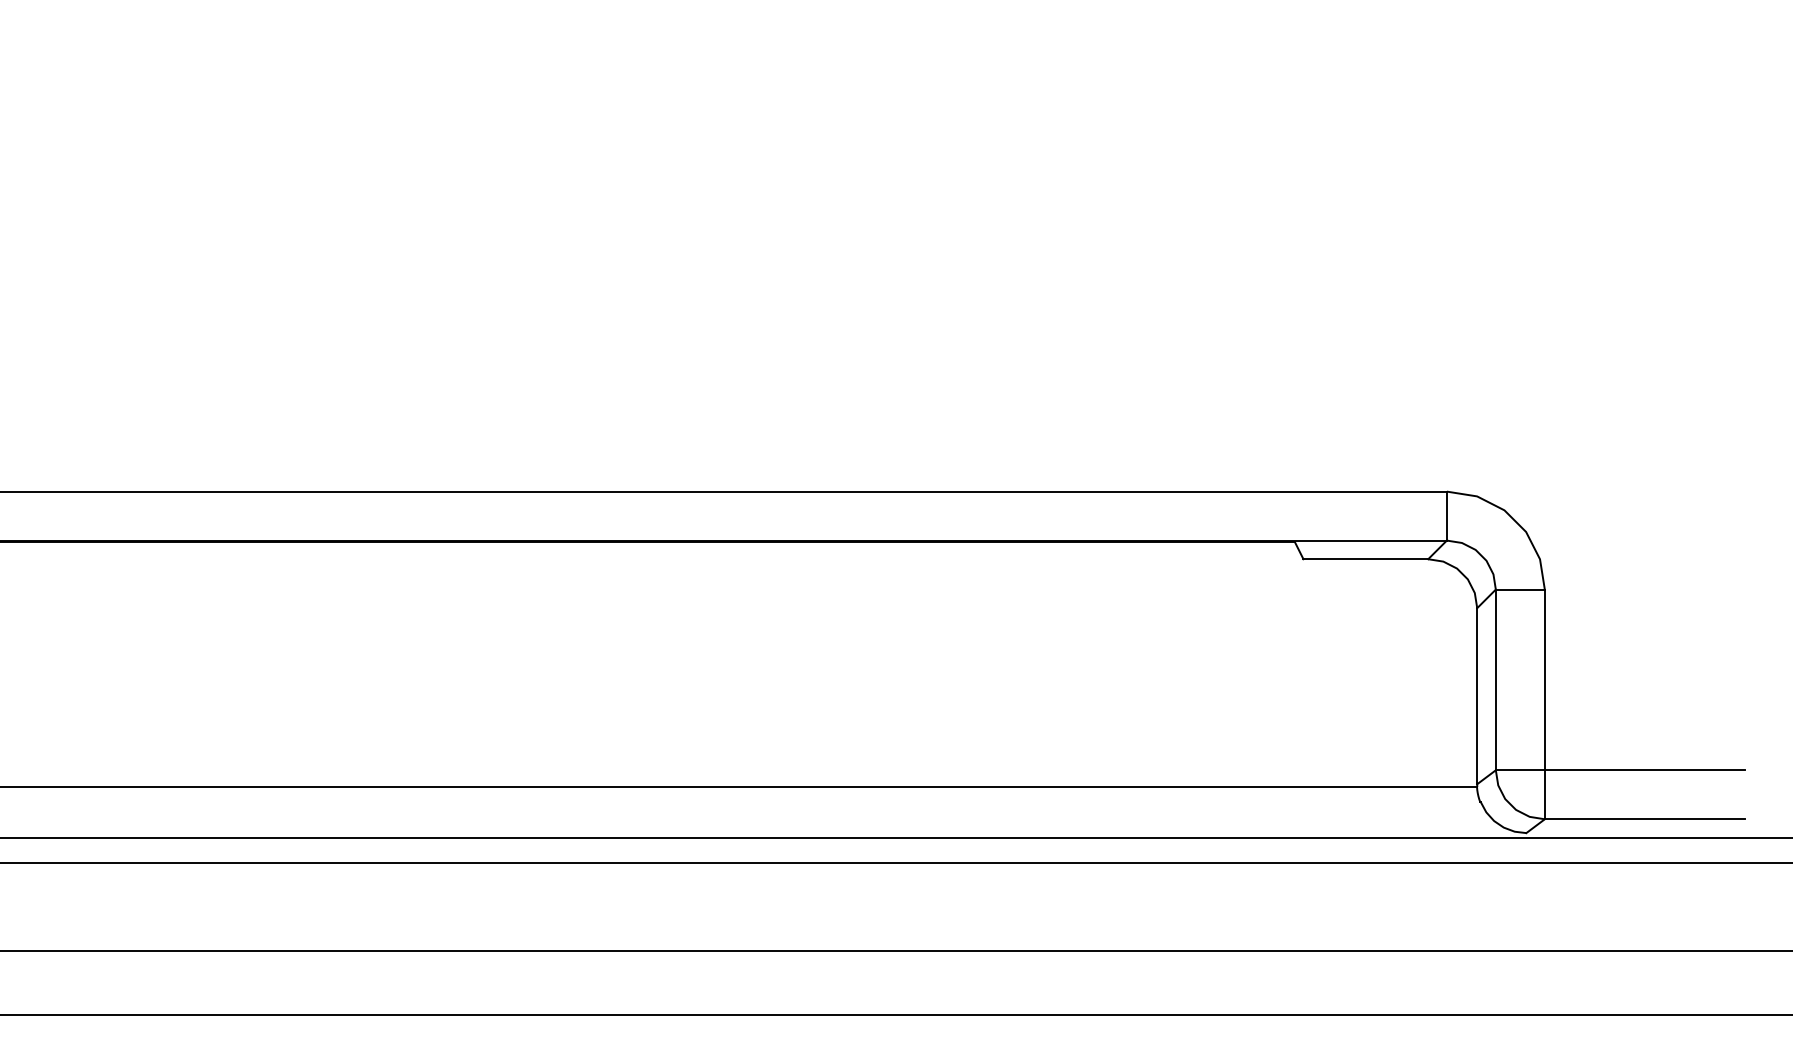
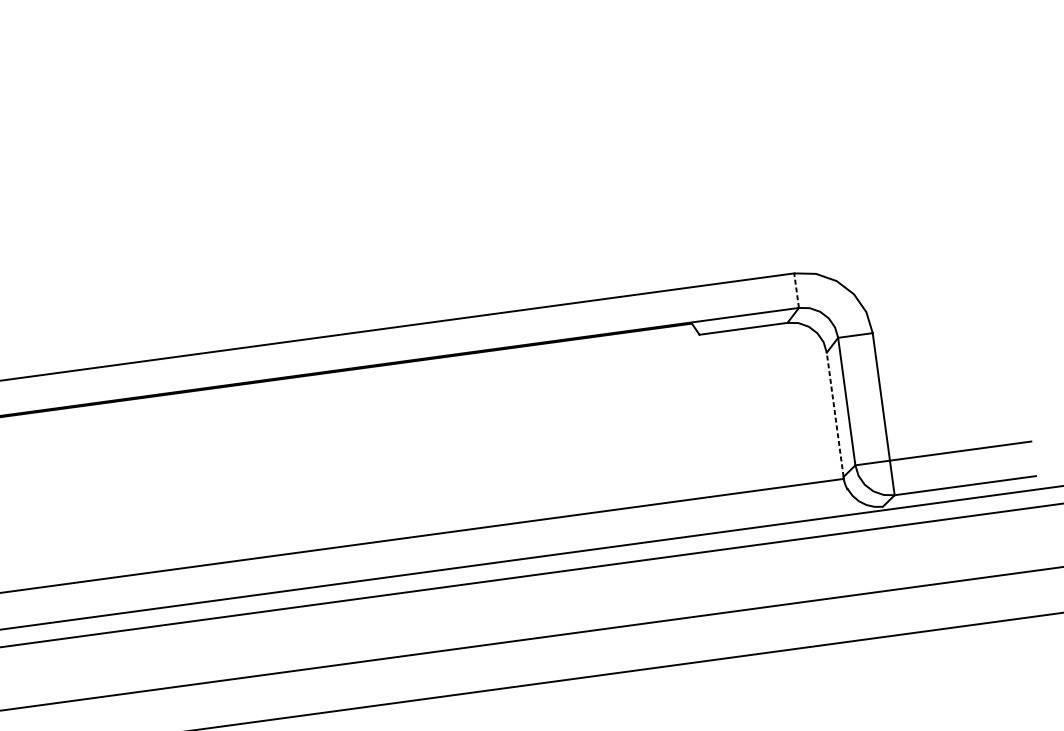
line: (1446, 515) -> (796, 290), solid -> dashed
line: (1477, 695) -> (835, 414), solid -> dashed

